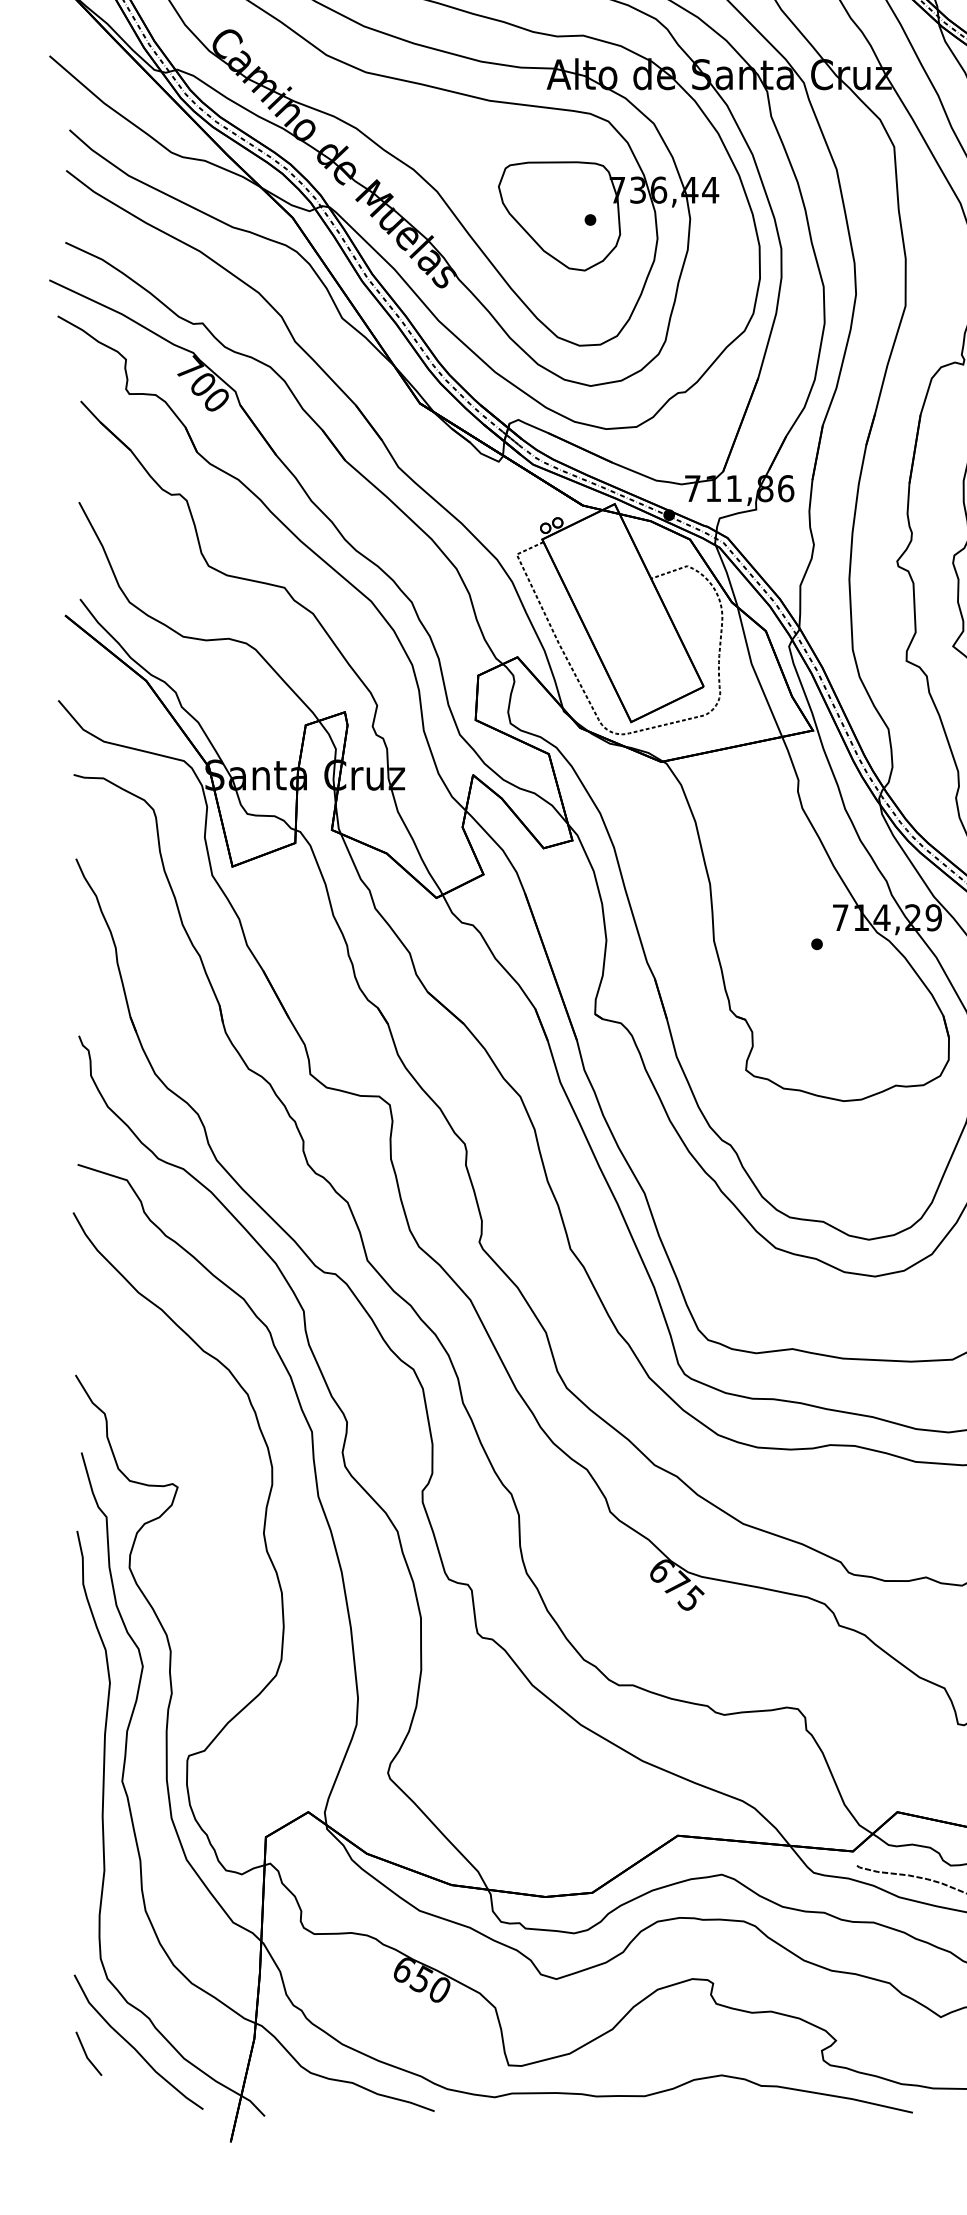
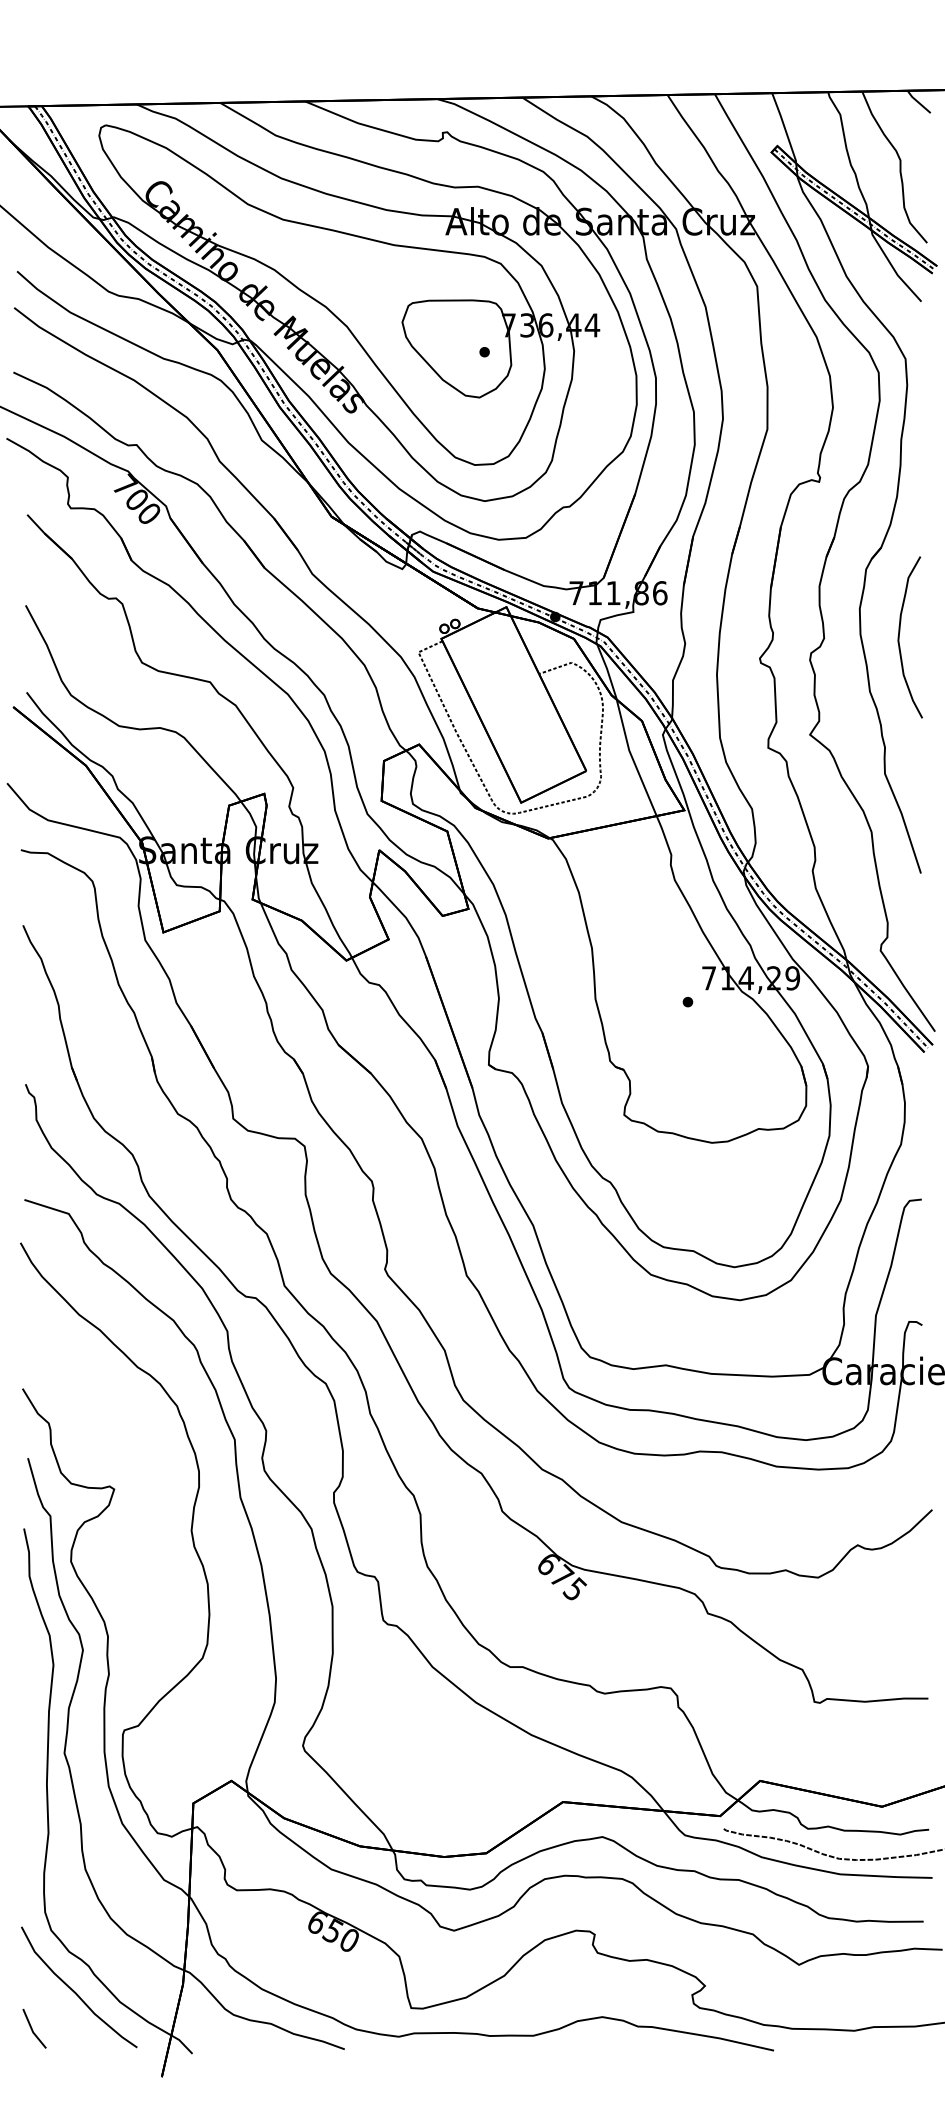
line: (86, 2053) -> (32, 2028), moved

